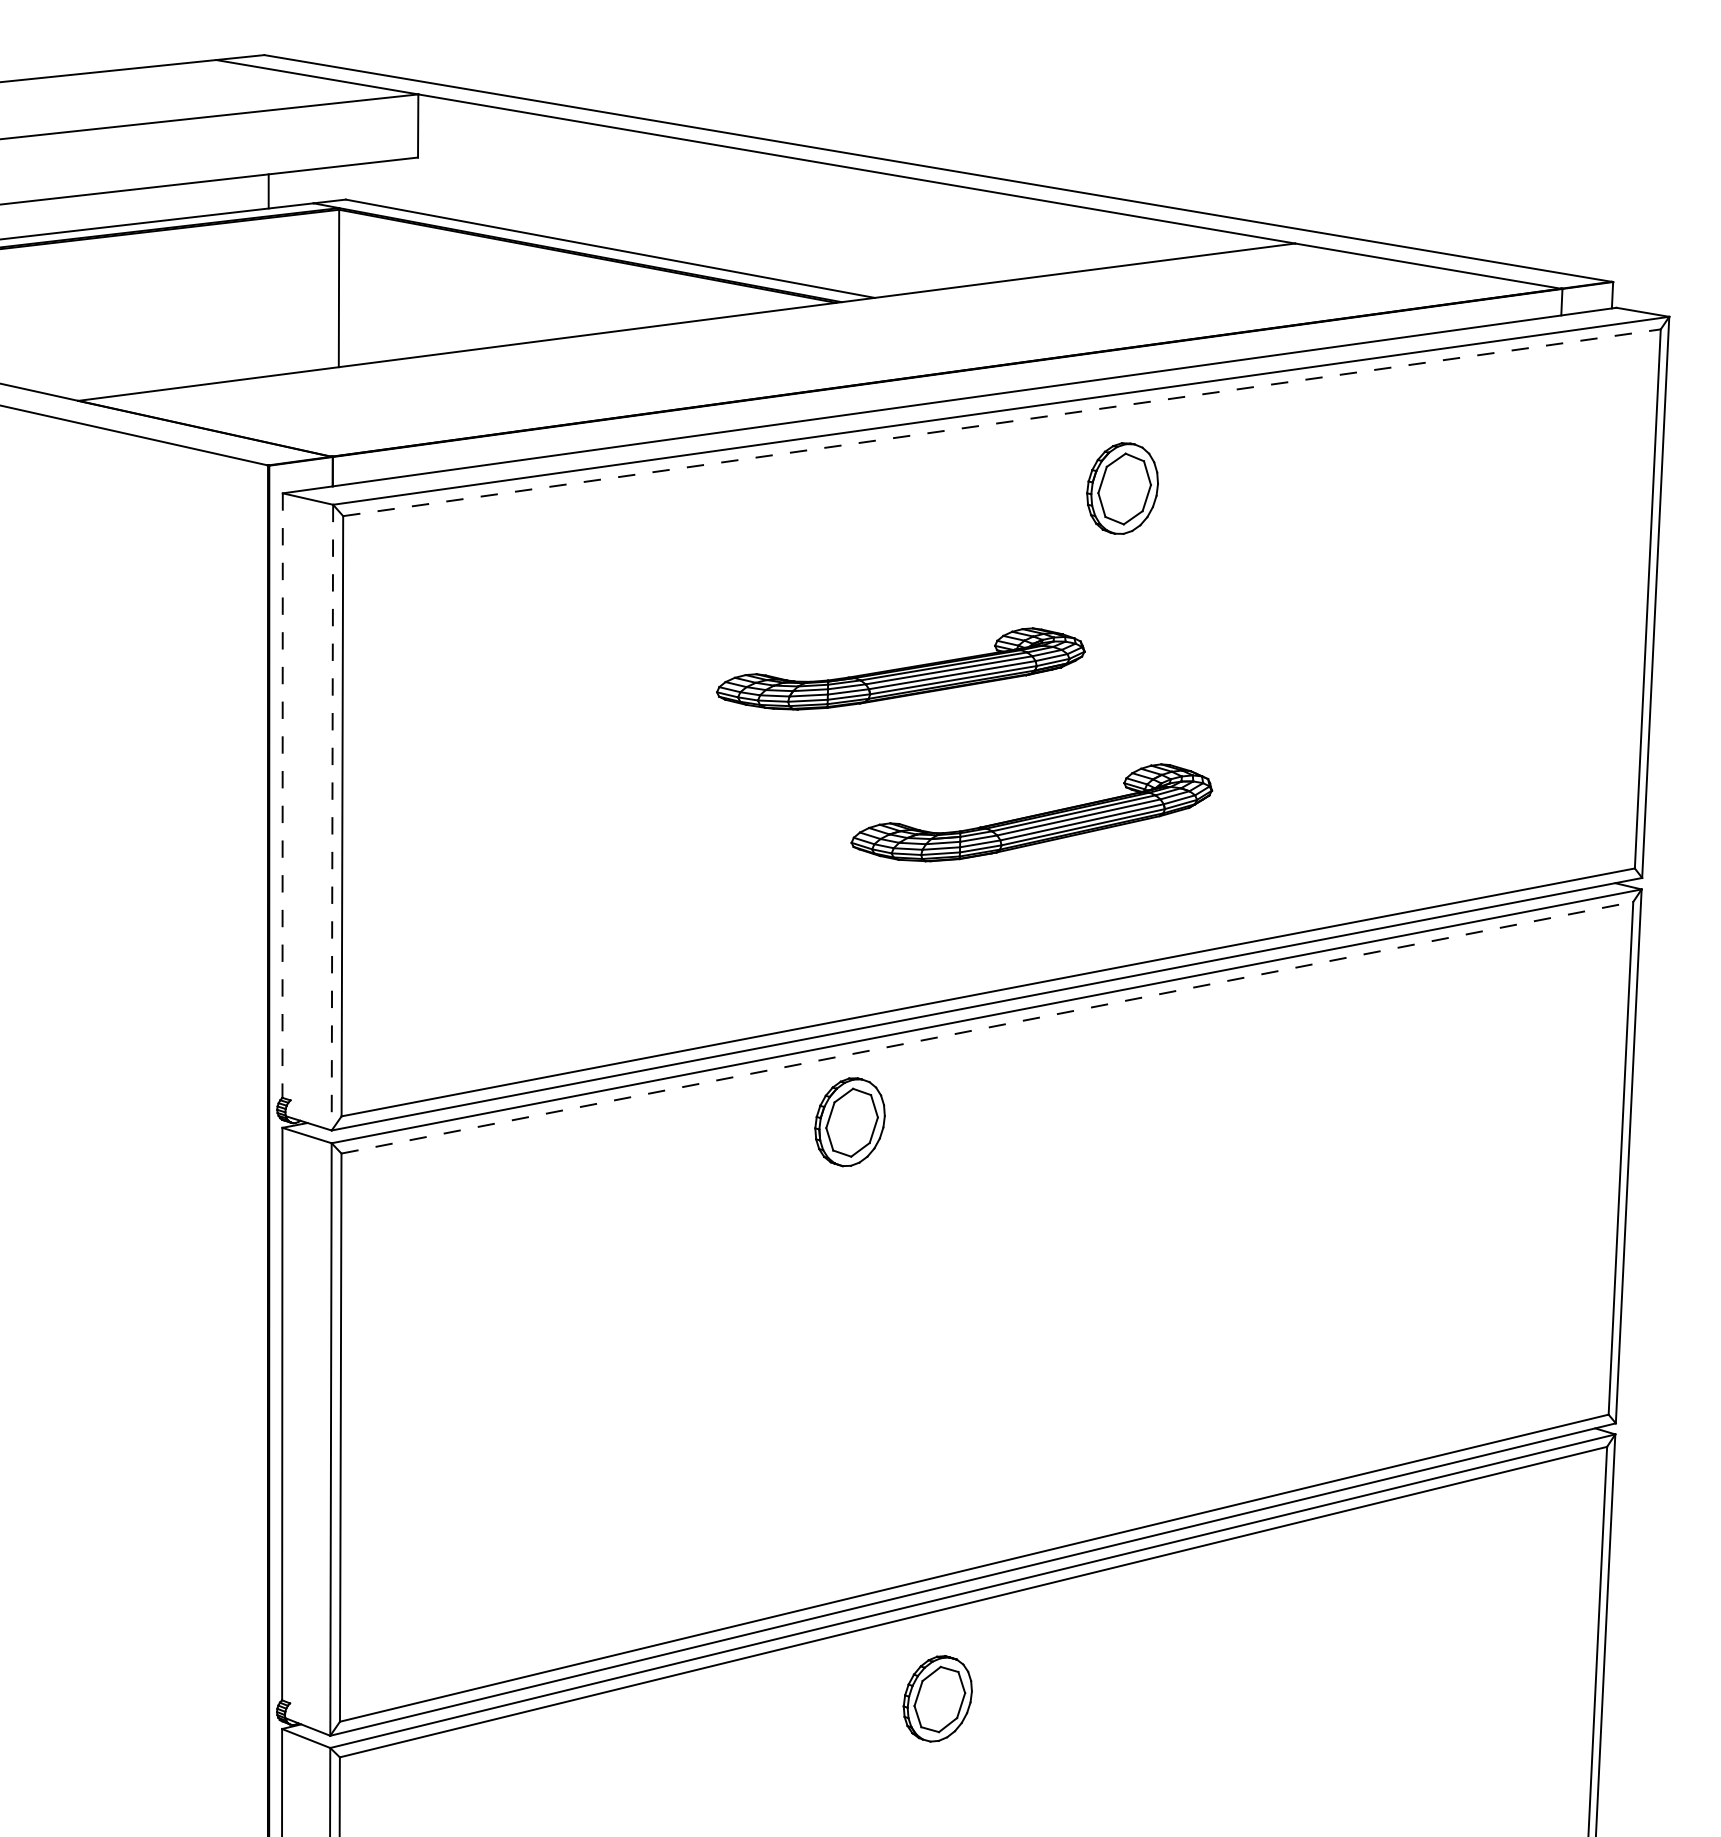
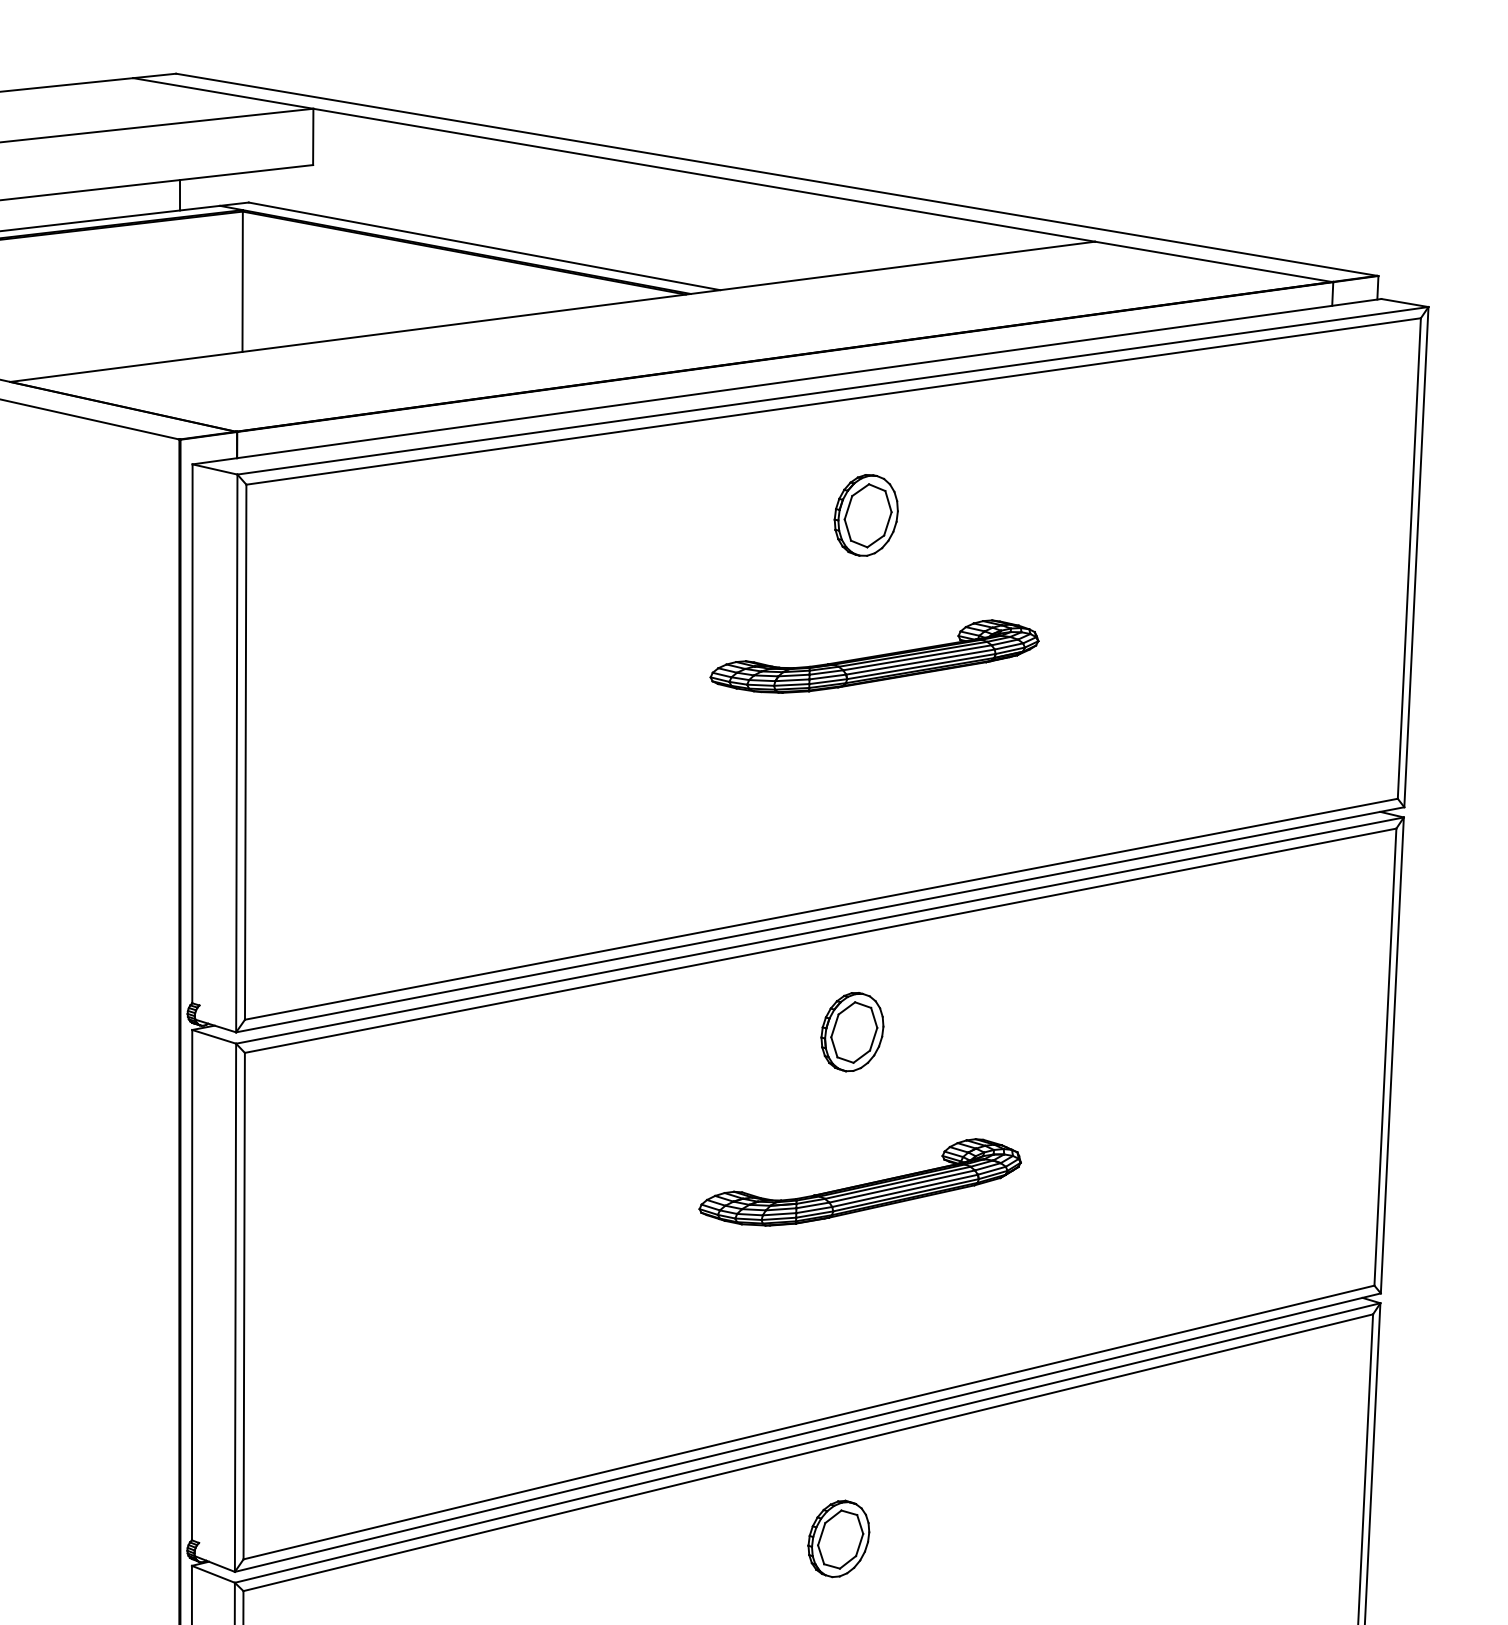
line: (1002, 422) -> (834, 401), dashed -> solid
part: (1122, 488) -> (866, 515), moved
part: (900, 668) -> (874, 656), moved
line: (282, 796) -> (192, 734), dashed -> solid
part: (1031, 812) -> (859, 1182), moved
line: (332, 817) -> (236, 753), dashed -> solid
line: (987, 1027) -> (820, 940), dashed -> solid
part: (849, 1122) -> (851, 1032), moved
part: (937, 1698) -> (838, 1538), moved

